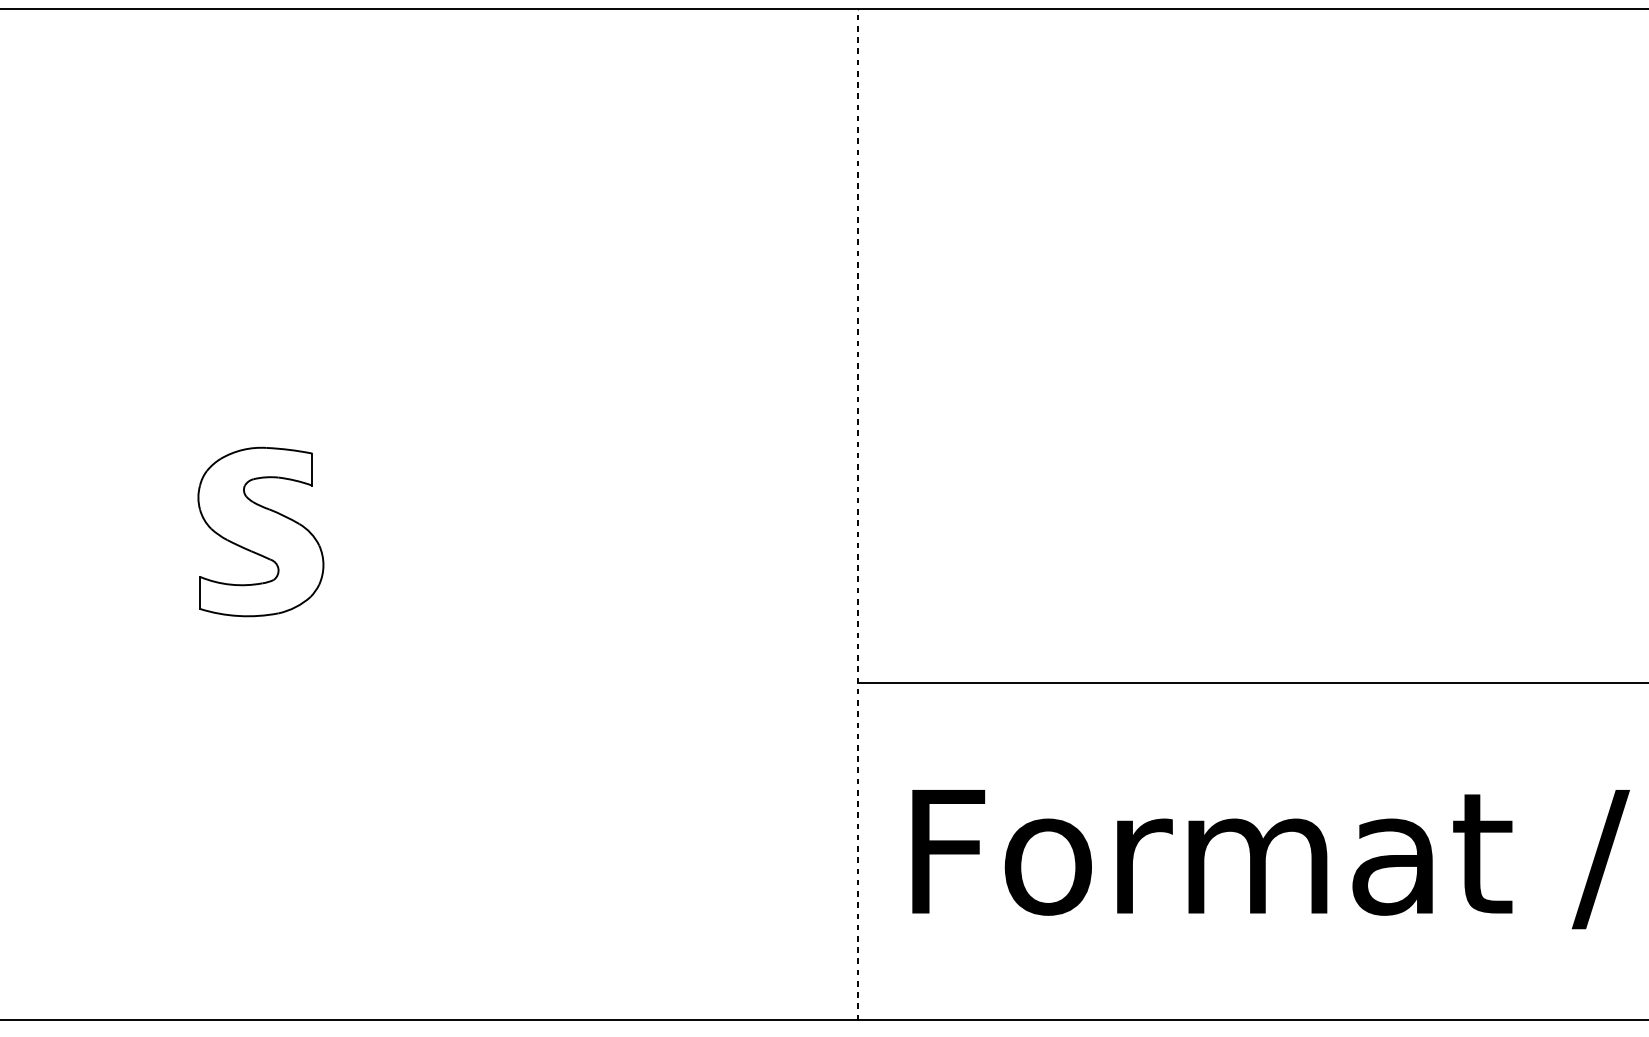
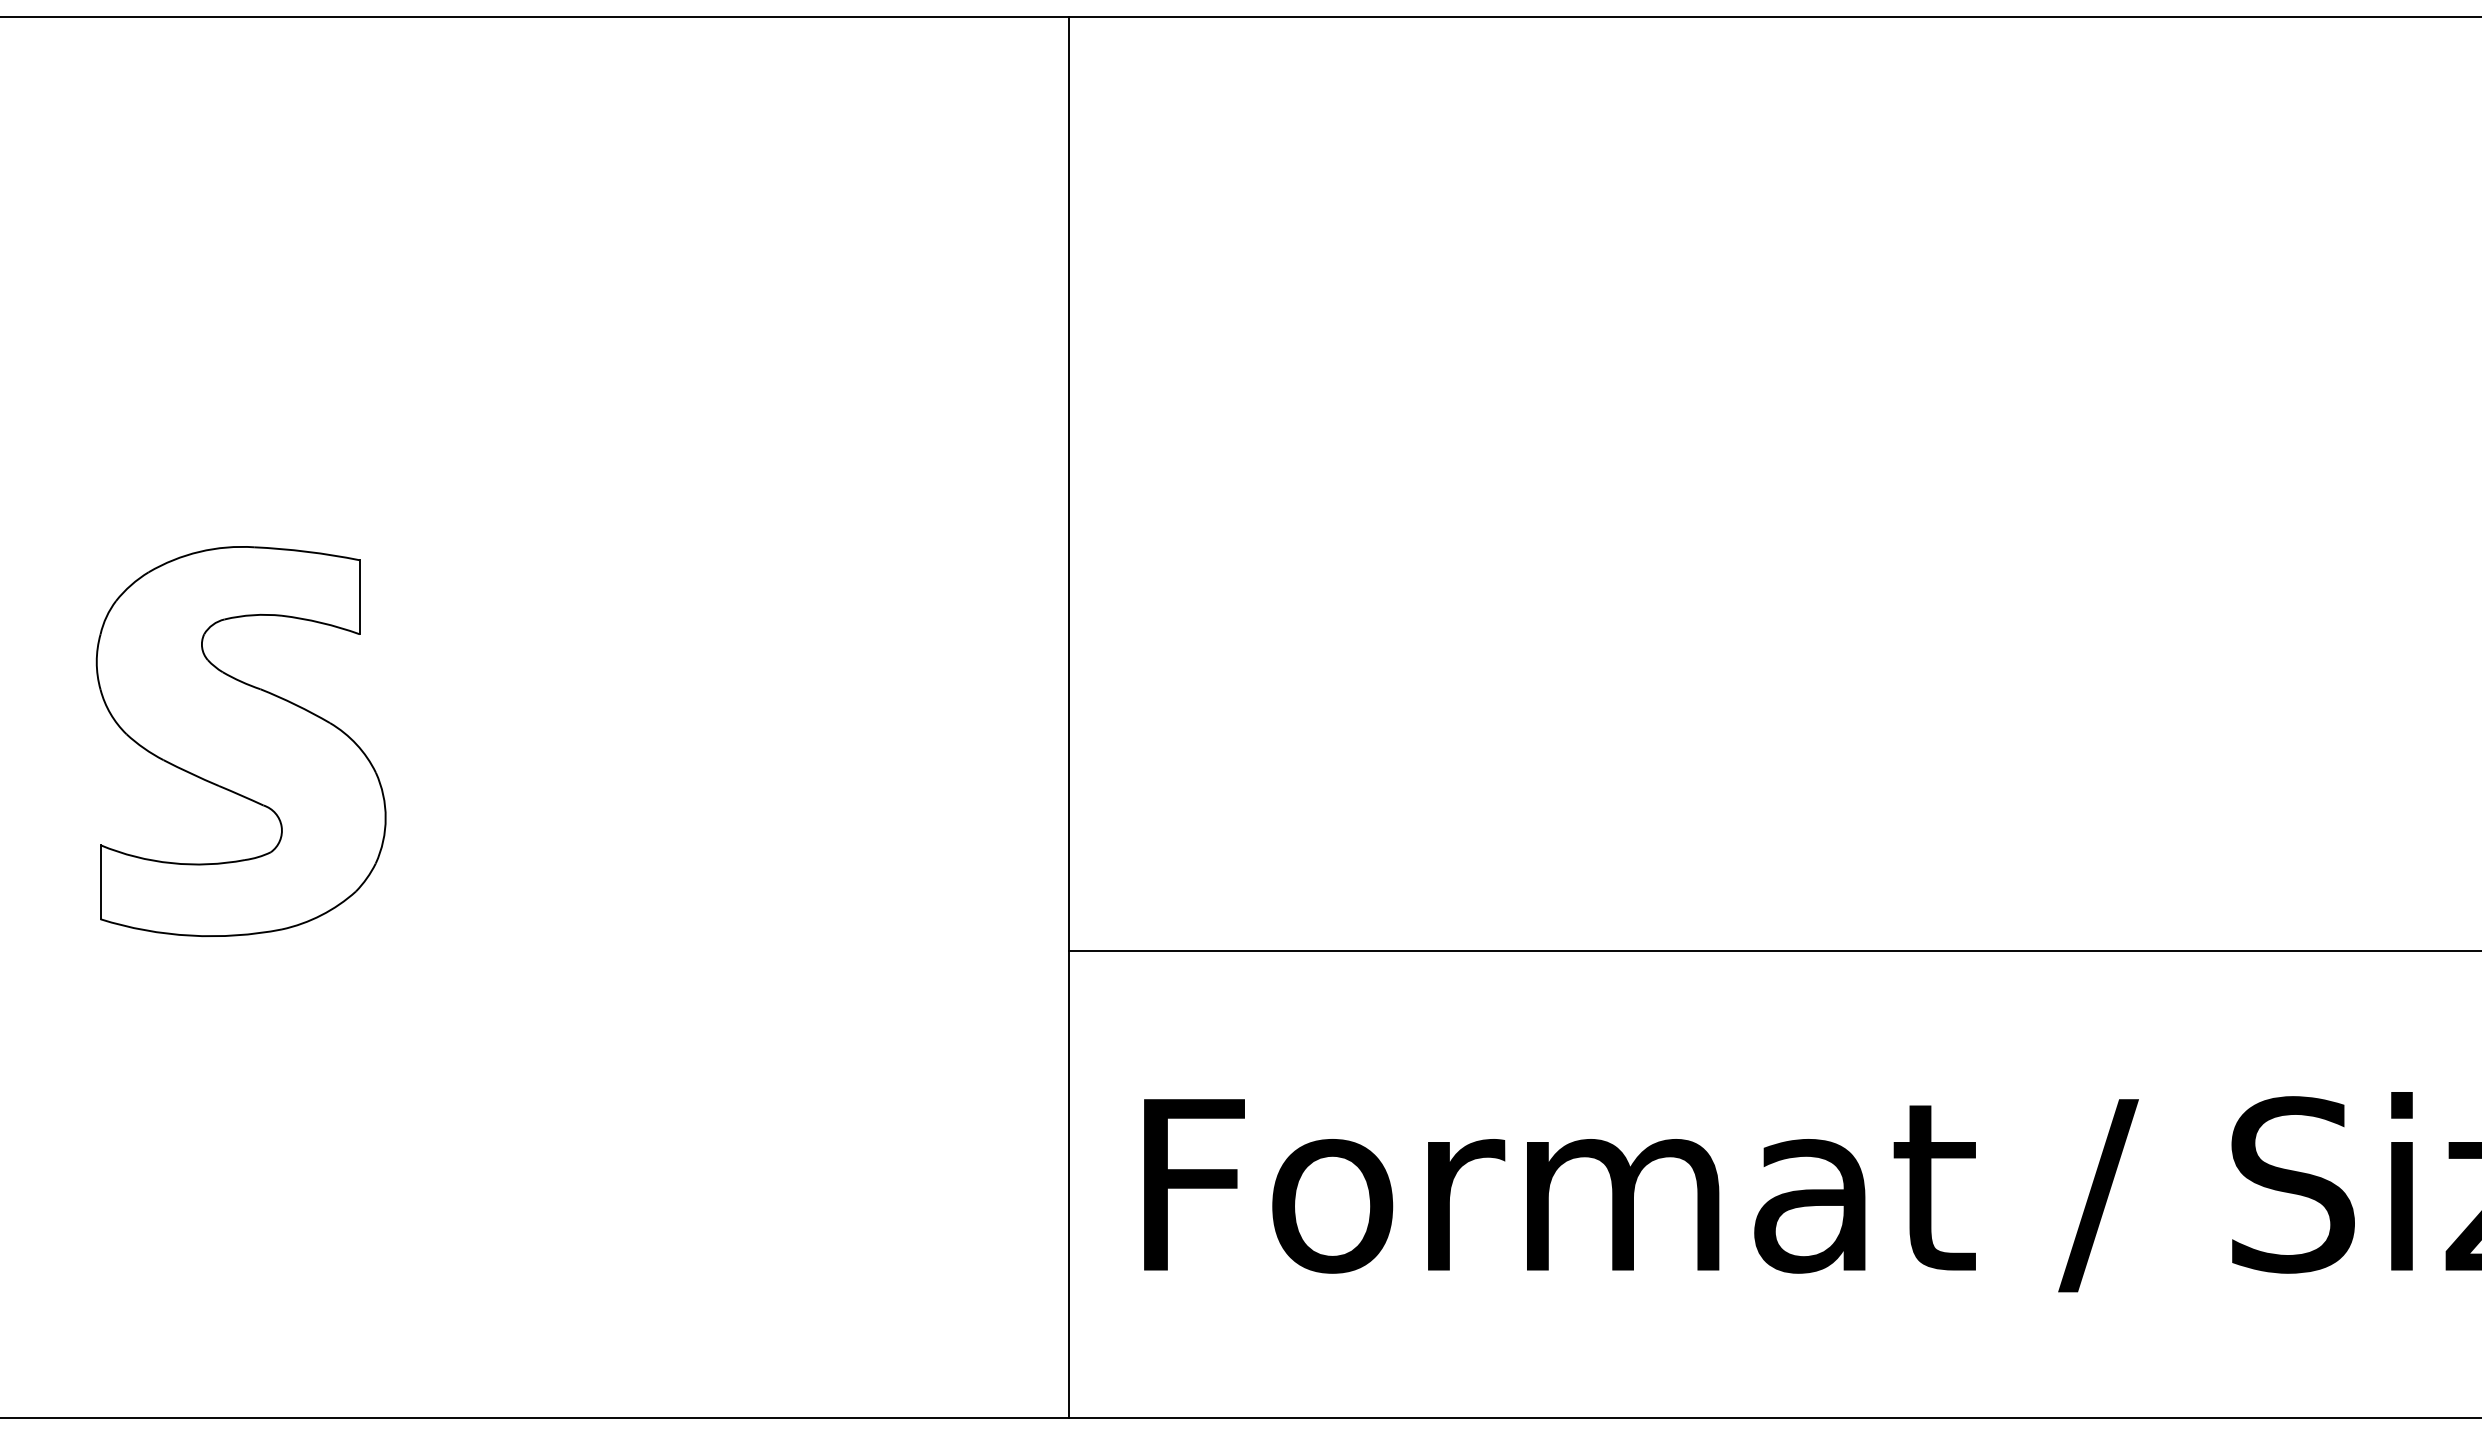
line: (858, 514) -> (1069, 717), dashed -> solid
part: (260, 531) -> (240, 741), size x1.67

